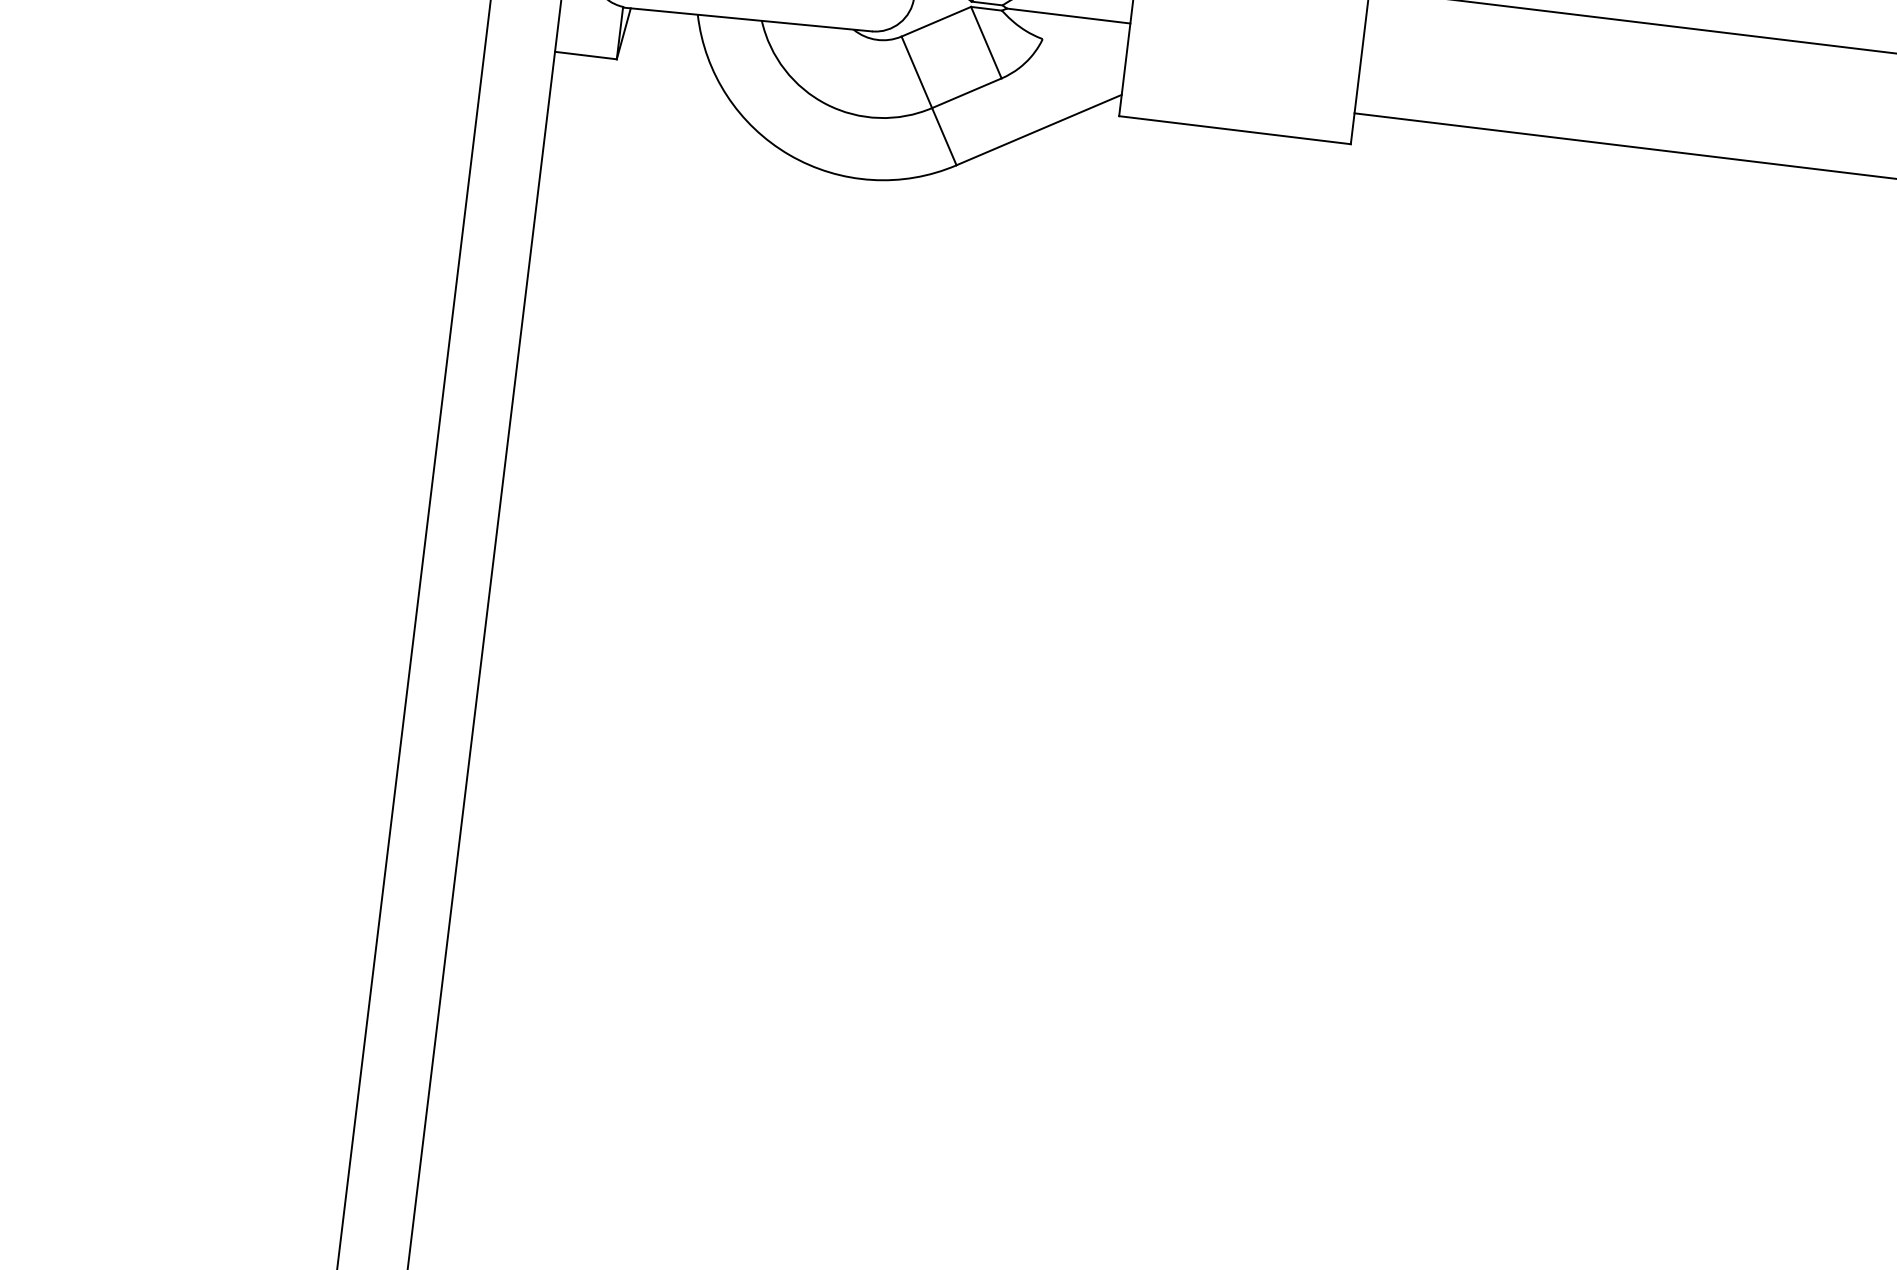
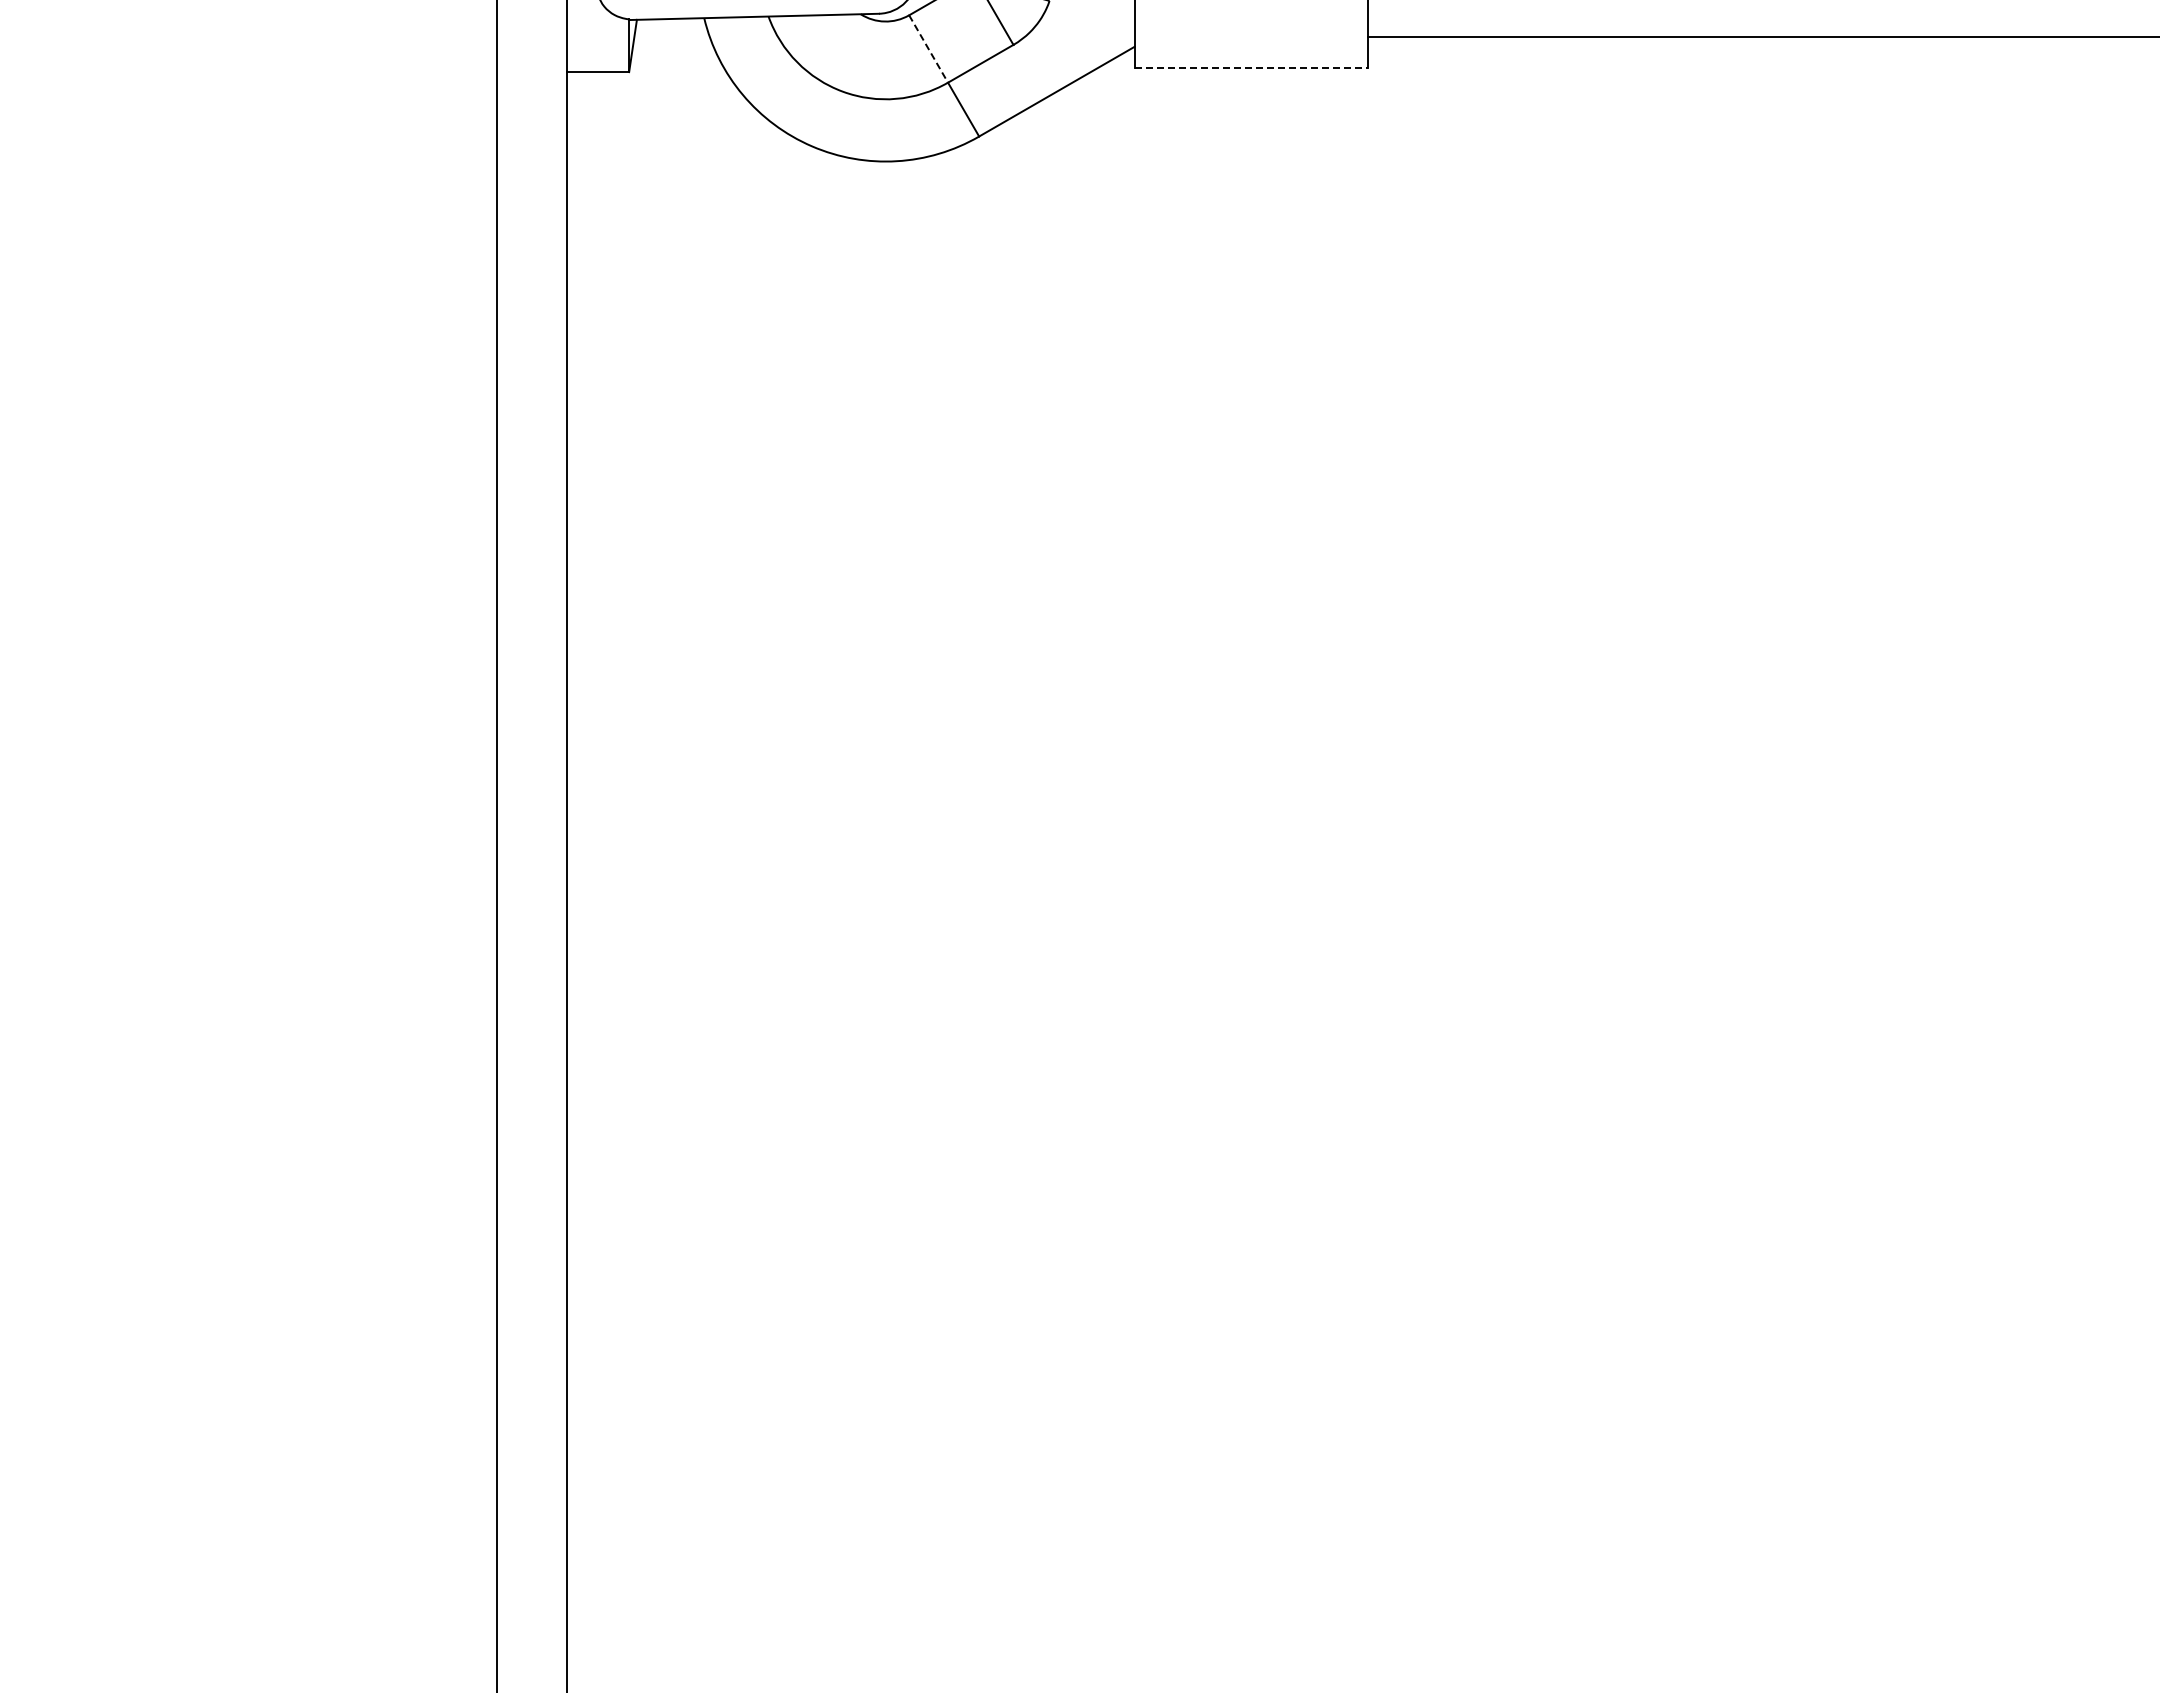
line: (916, 72) -> (928, 49), solid -> dashed
line: (1235, 130) -> (1251, 68), solid -> dashed

